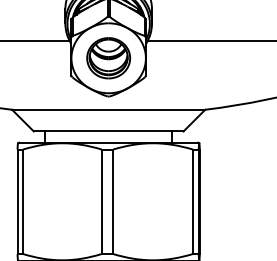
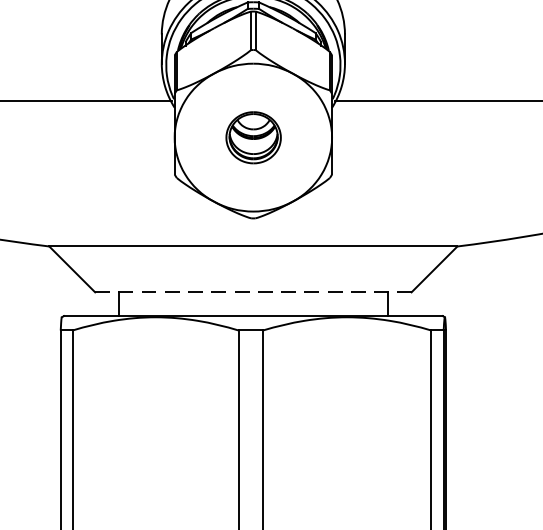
part: (108, 58) -> (253, 138), size x0.6
line: (108, 131) -> (253, 292), solid -> dashed

